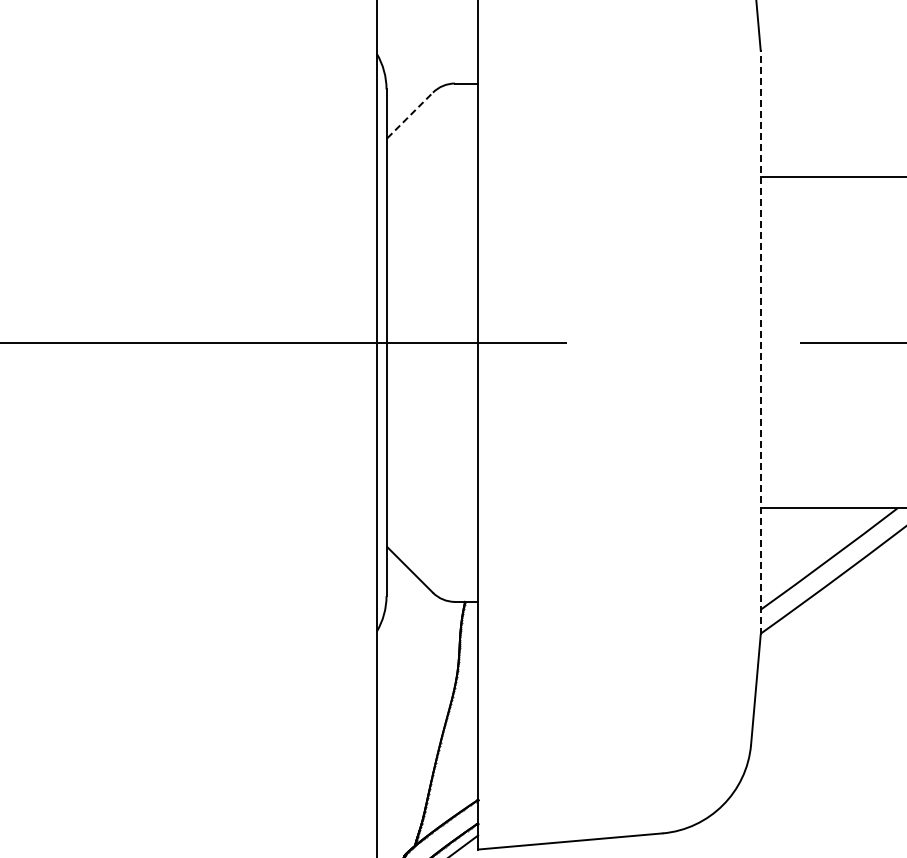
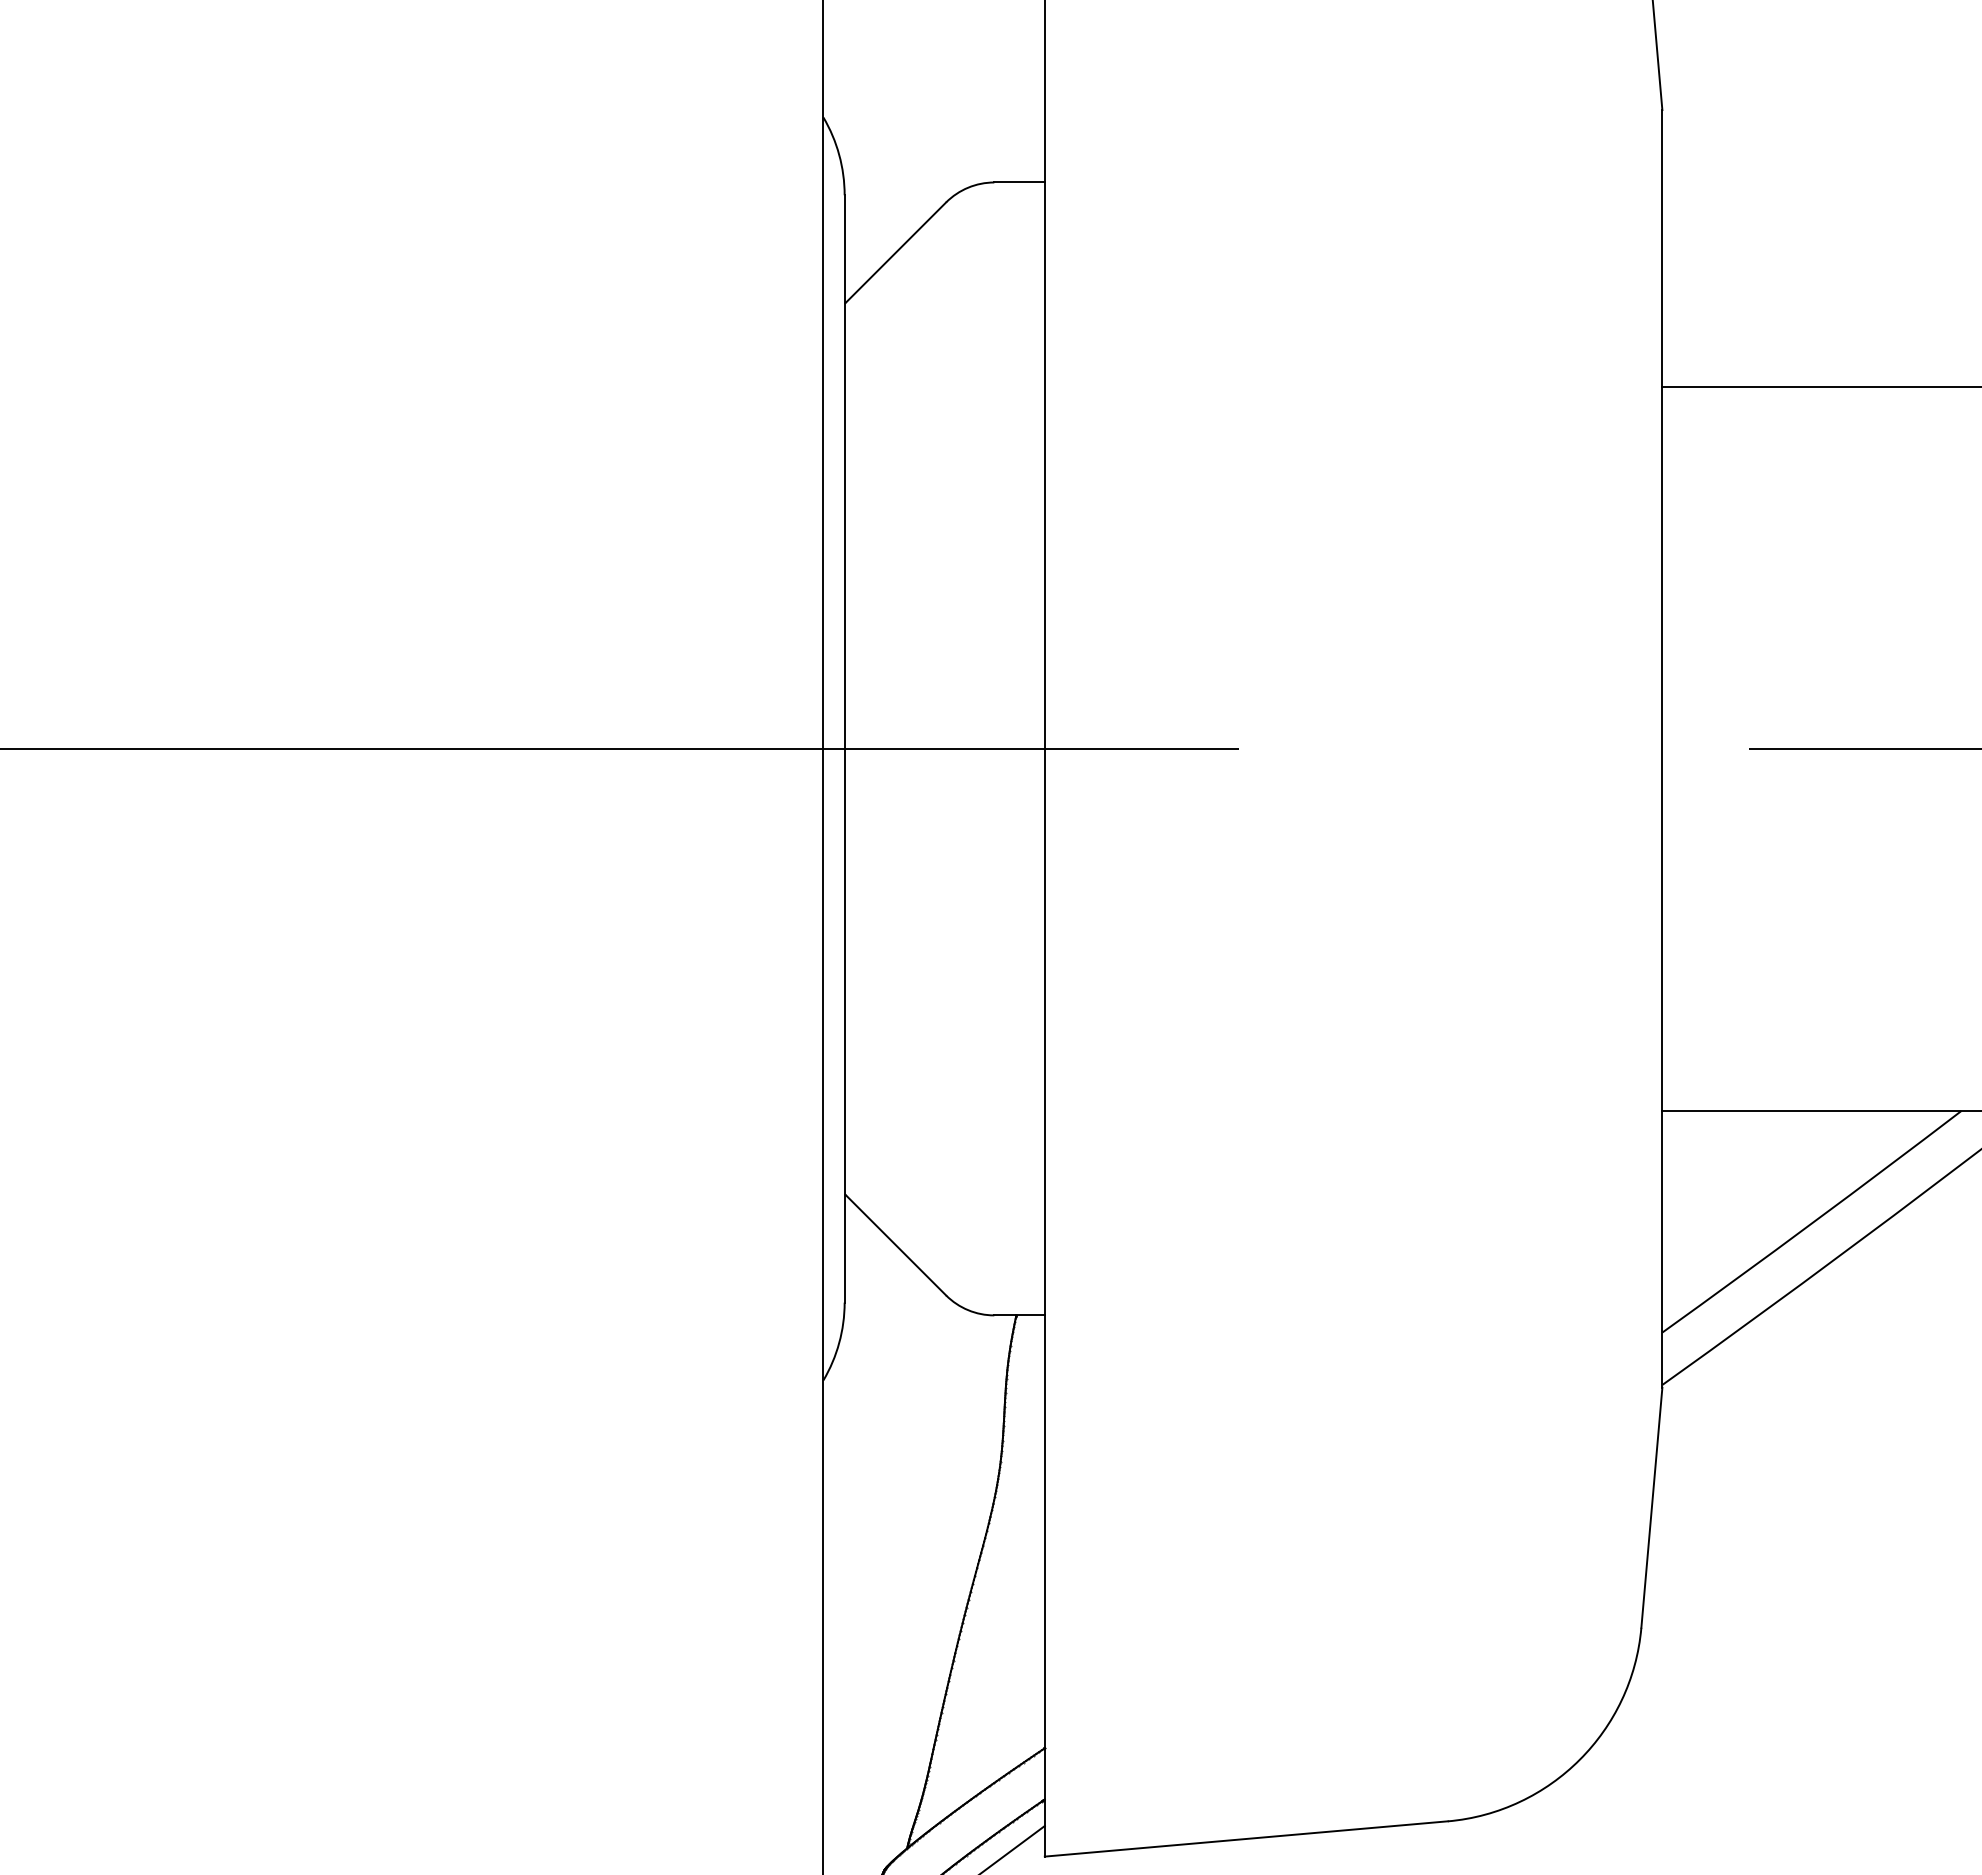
line: (410, 115) -> (897, 252), dashed -> solid
line: (760, 342) -> (1661, 748), dashed -> solid

